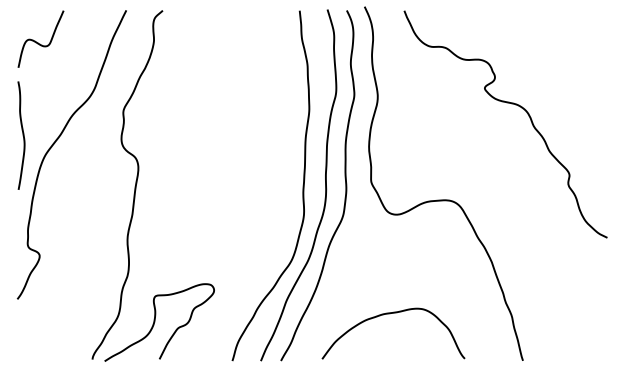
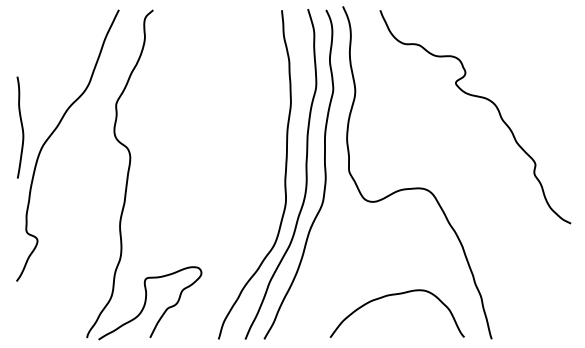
curve: (38, 42) -> (36, 40), removed
curve: (390, 314) -> (394, 295), moved

